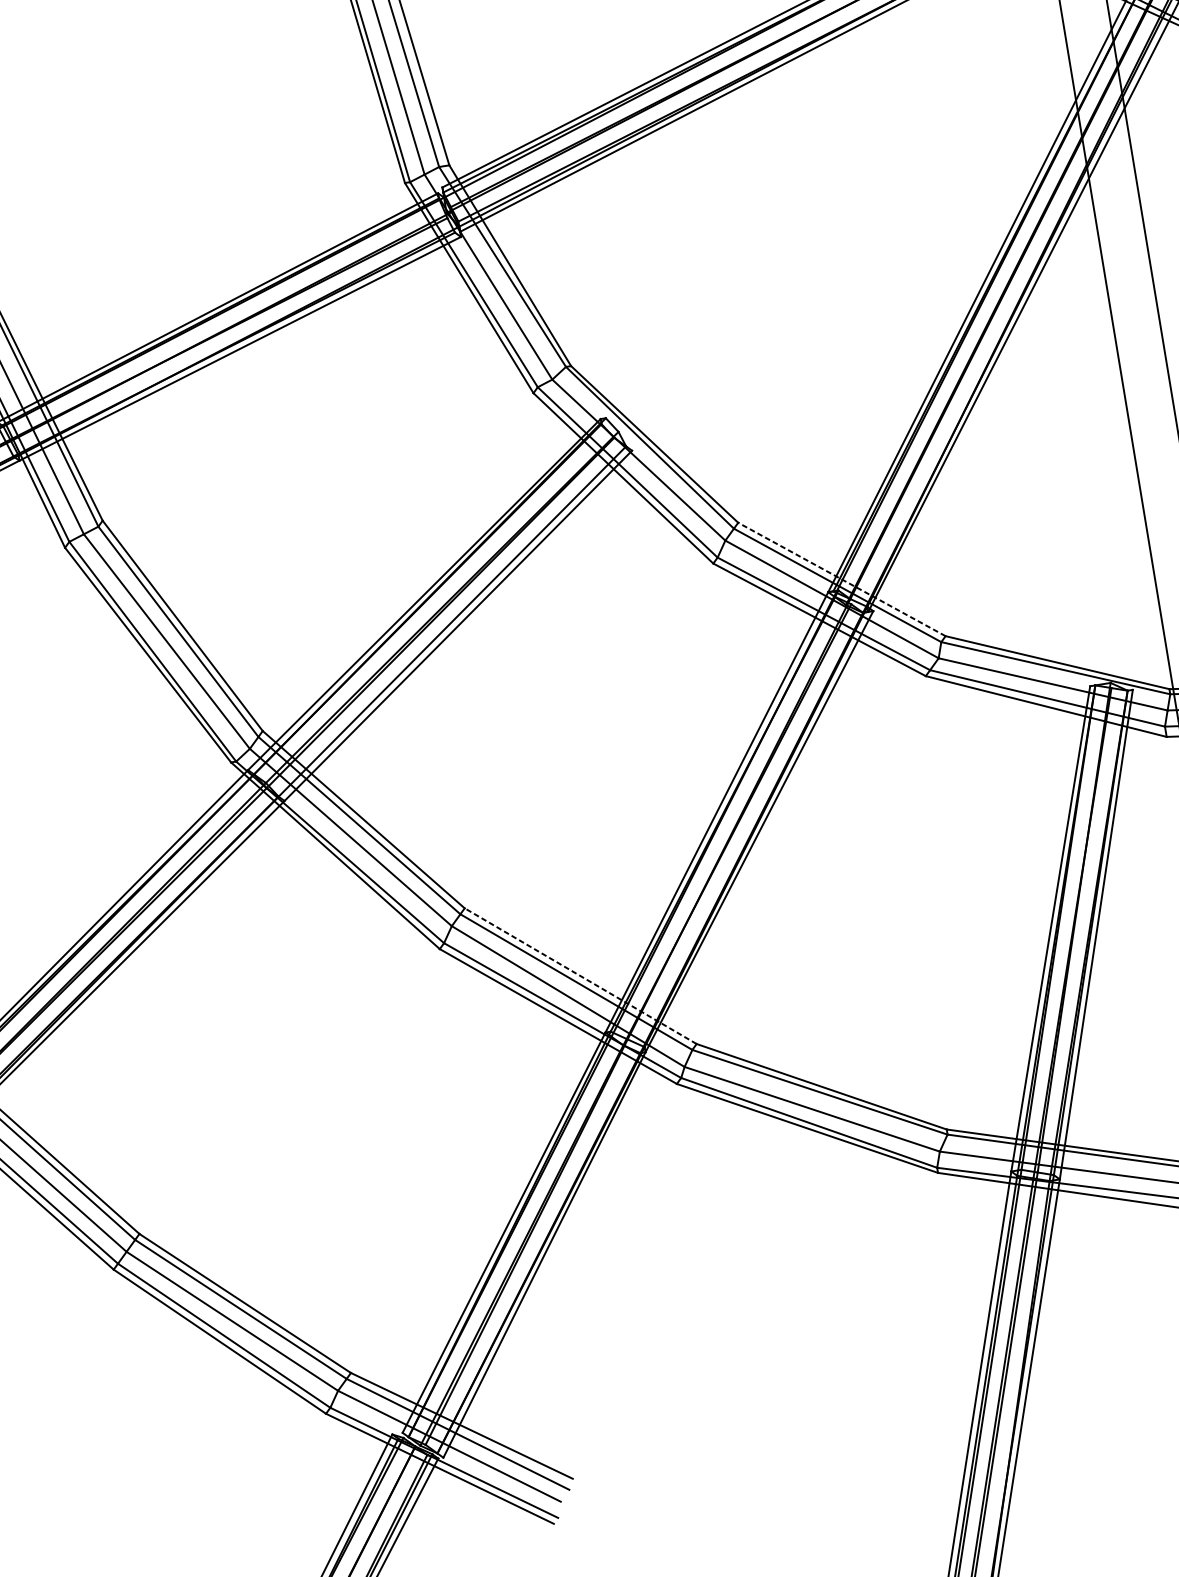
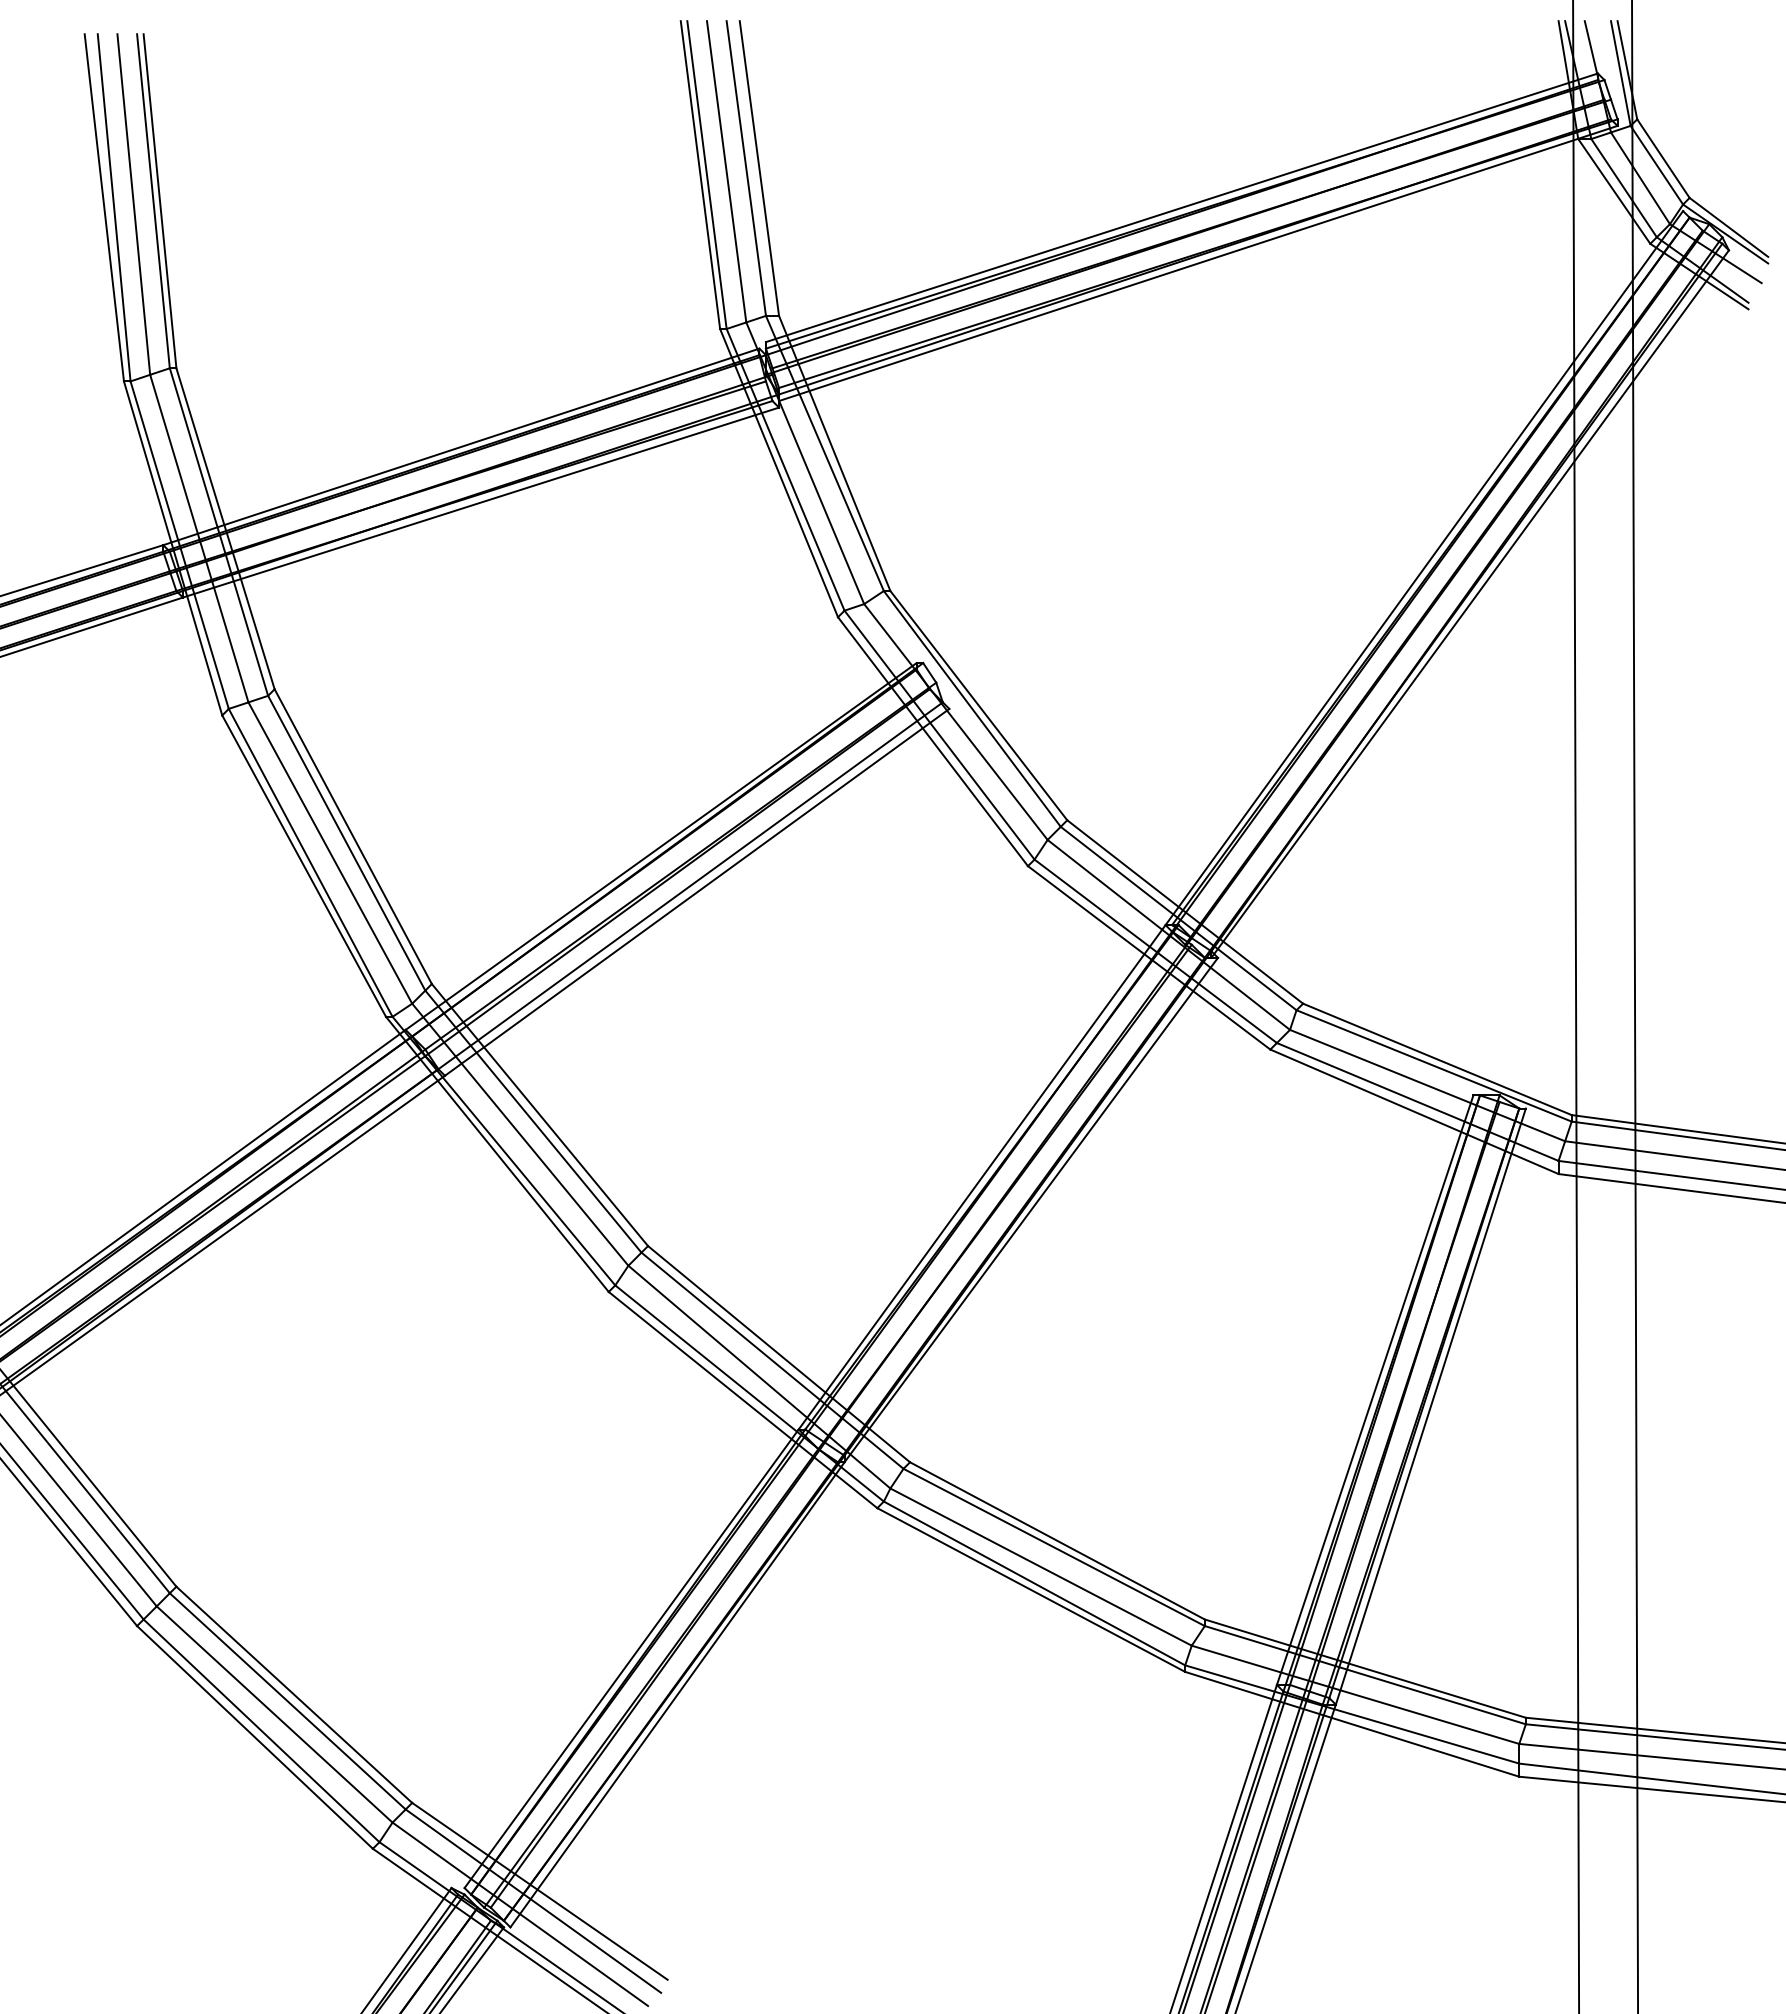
line: (841, 579) -> (1184, 911), dashed -> solid
line: (581, 976) -> (779, 1354), dashed -> solid

